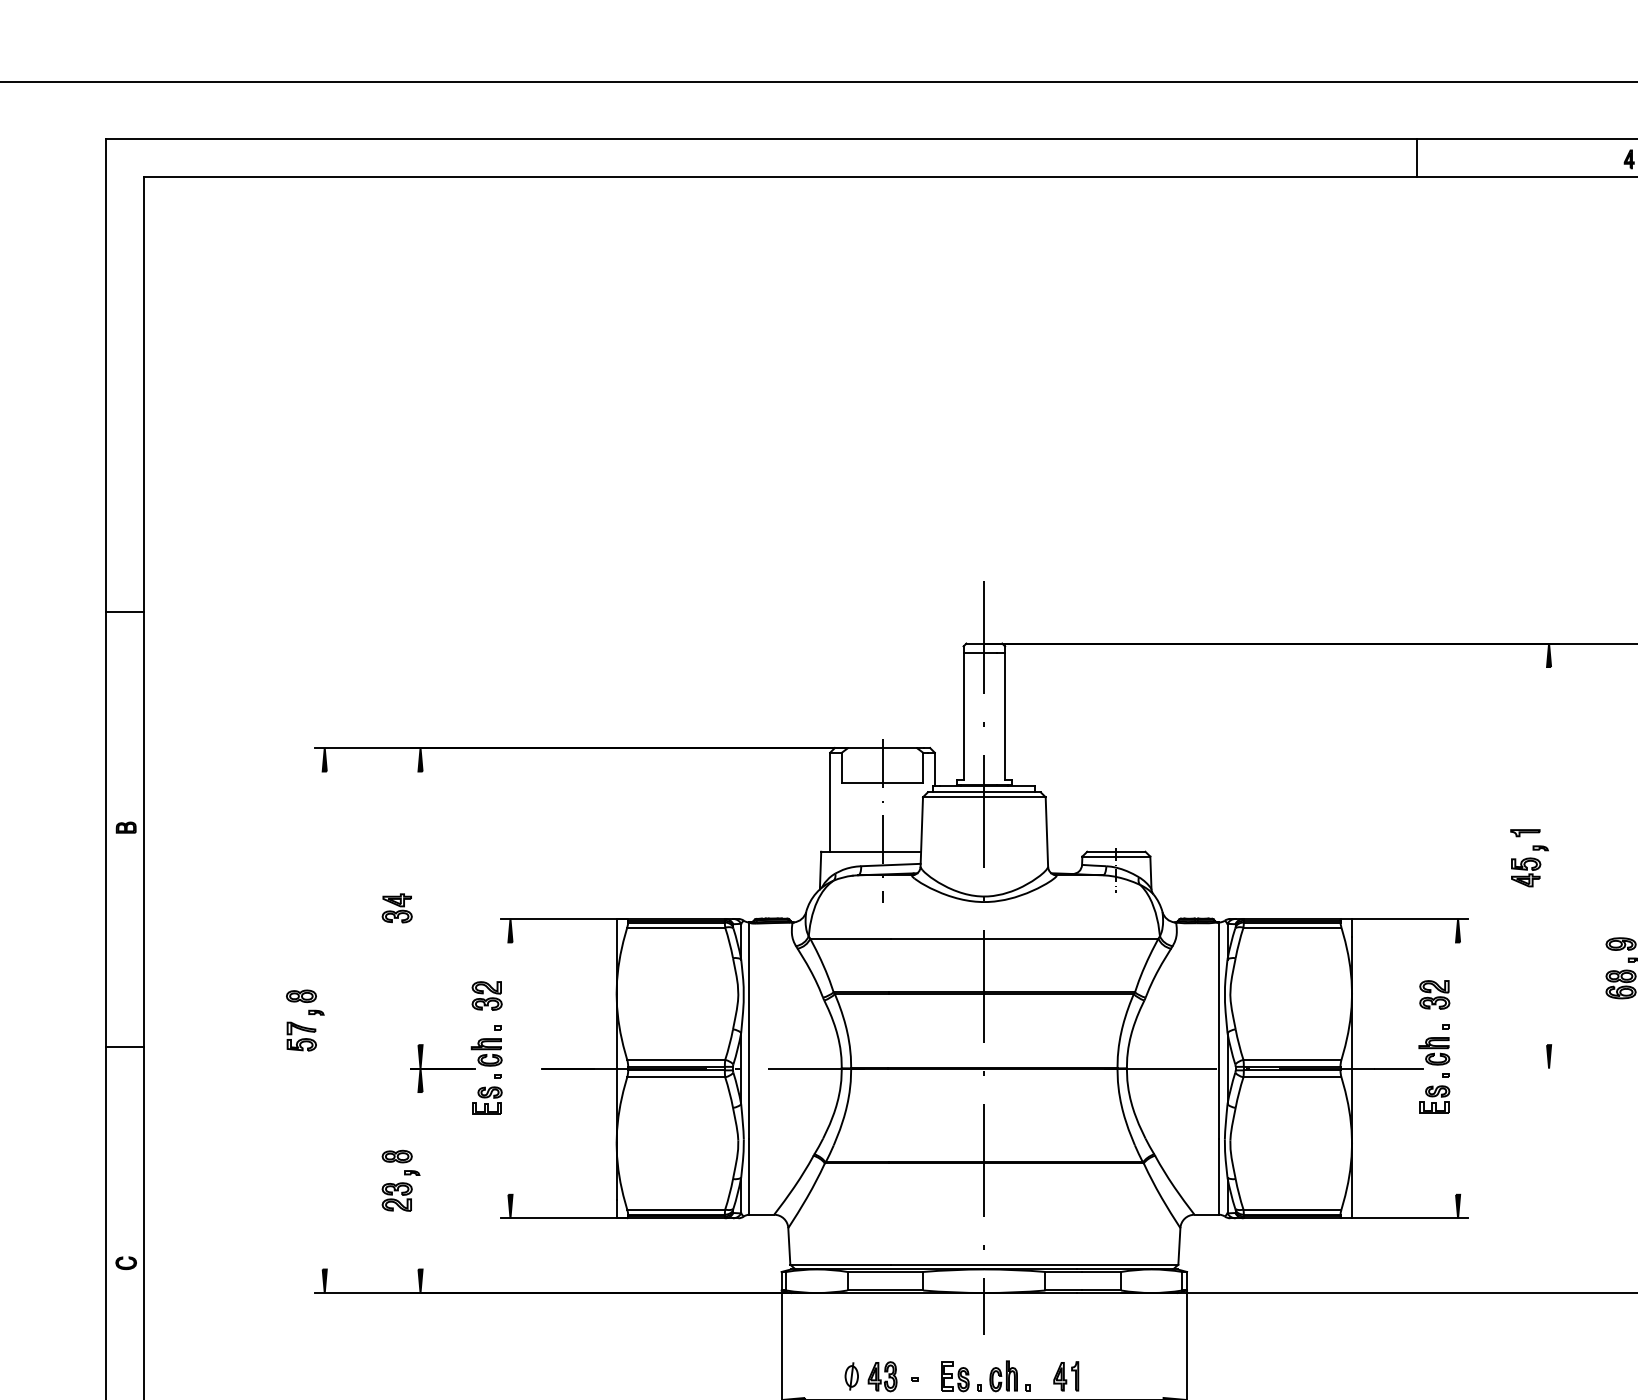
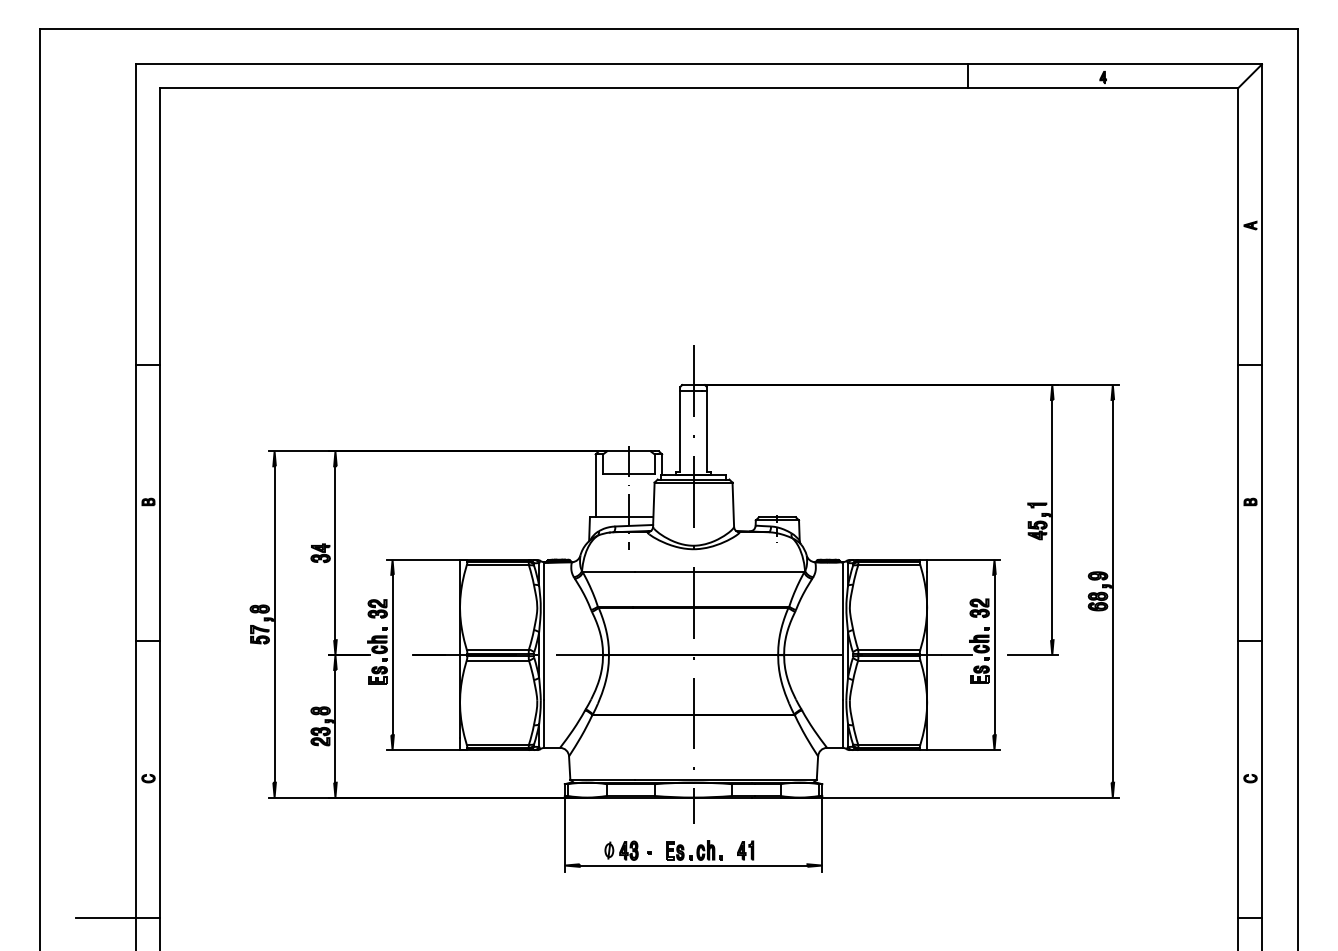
line: (1549, 855) -> (1052, 519), added
line: (420, 908) -> (335, 553), added
line: (324, 1020) -> (274, 624), added
line: (510, 1067) -> (392, 654), added
line: (1458, 1067) -> (994, 654), added
line: (1517, 1069) -> (1032, 655), added
line: (420, 1179) -> (335, 725), added

